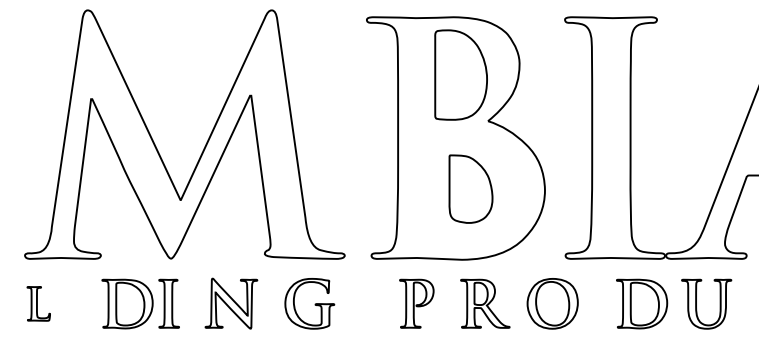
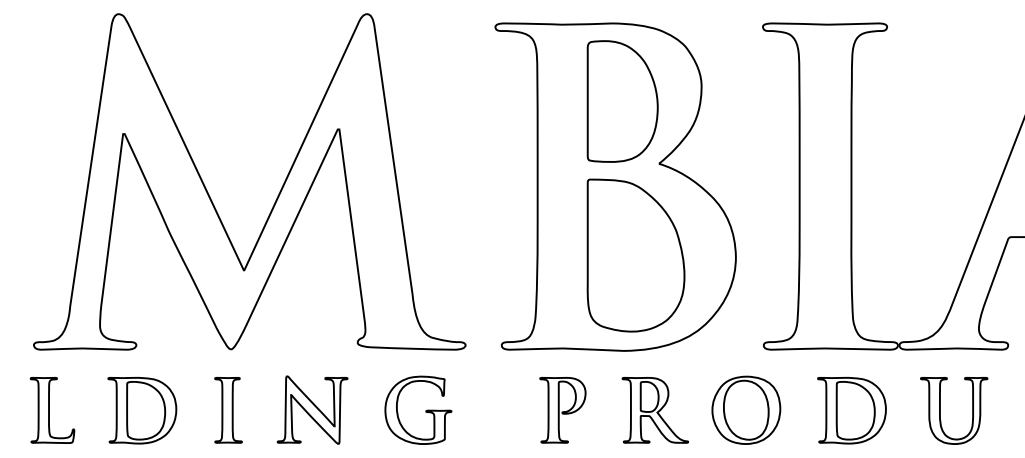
part: (470, 189) -> (635, 255), size x1.67
part: (38, 303) -> (52, 410), size x1.43
part: (127, 303) -> (142, 410), moved
part: (641, 303) -> (851, 410), moved

